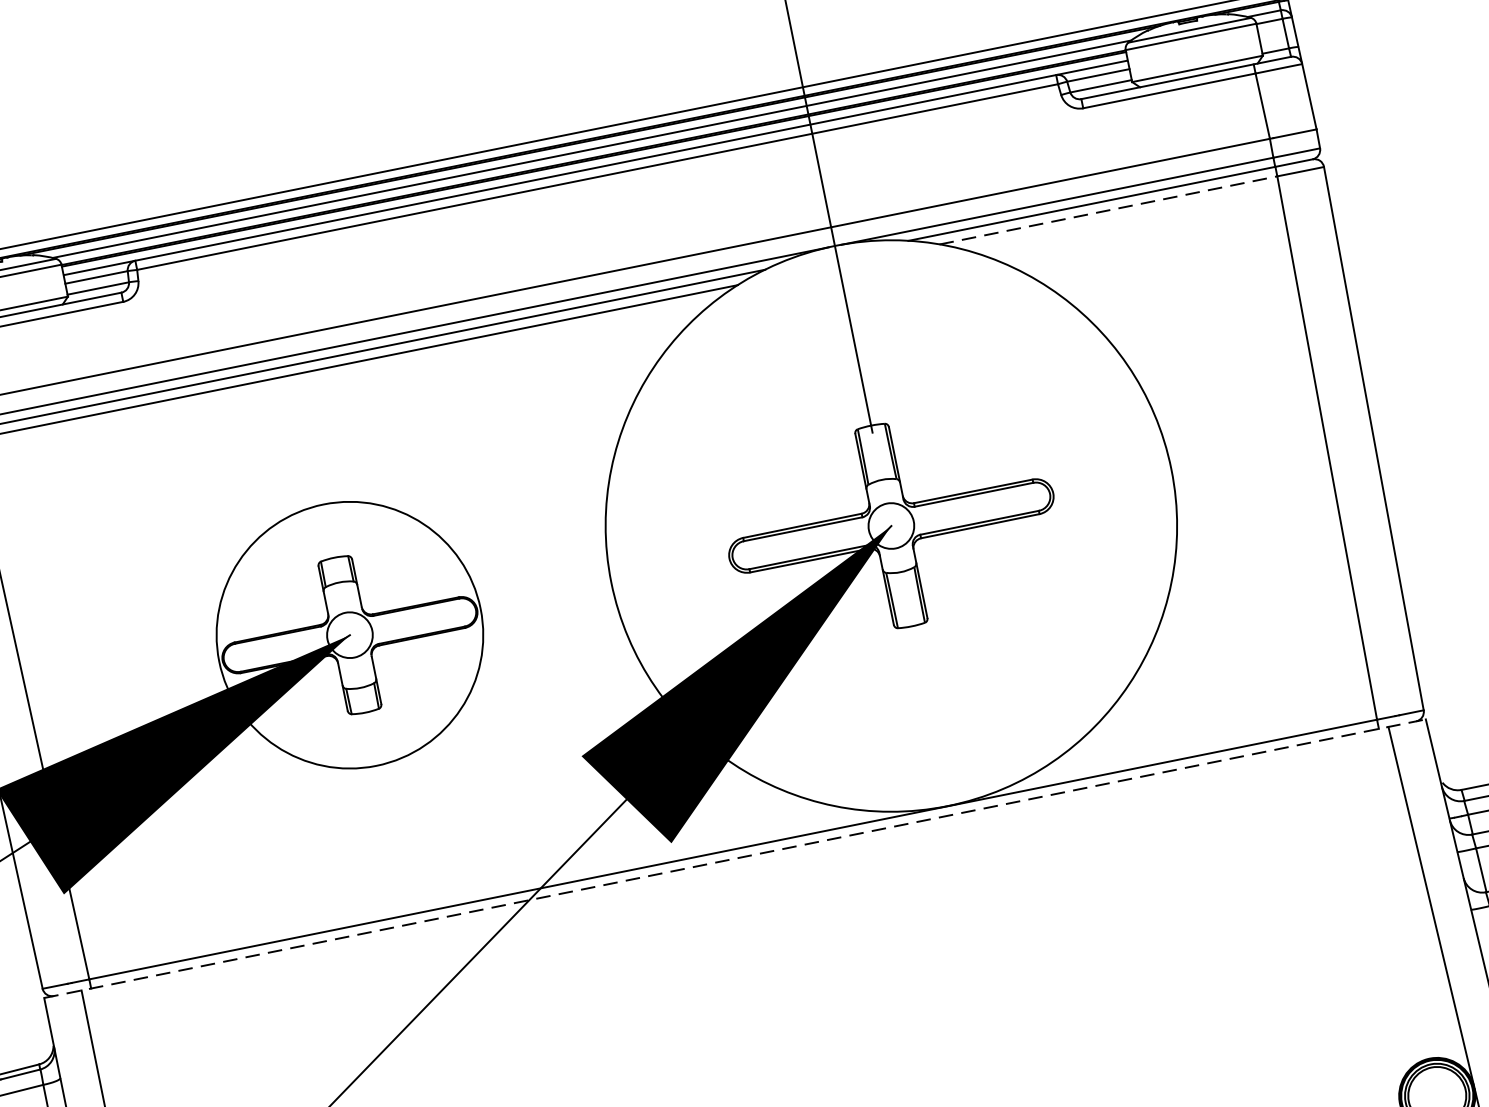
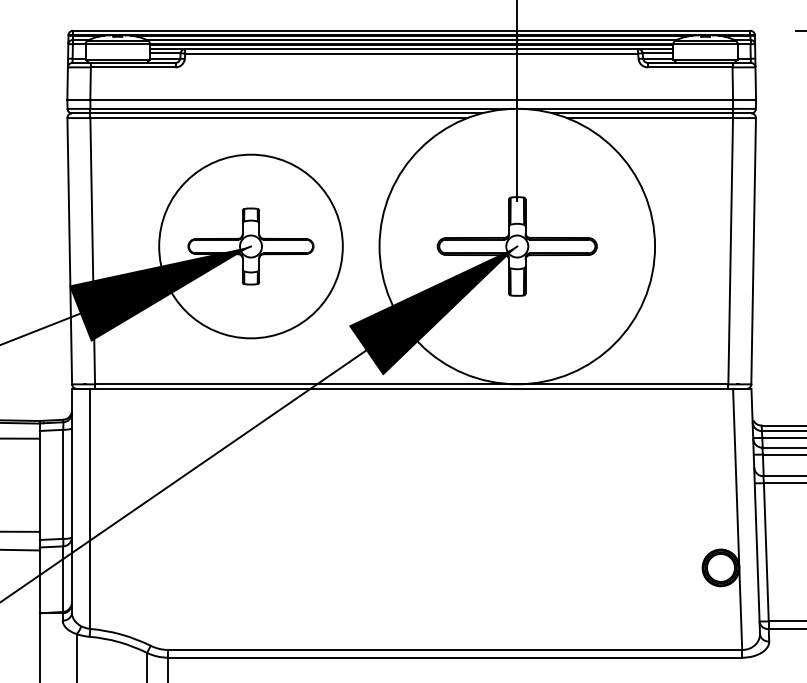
line: (1109, 211) -> (650, 118), dashed -> solid
circle: (348, 635) -> (250, 246), size x1.43
line: (734, 858) -> (411, 388), dashed -> solid

